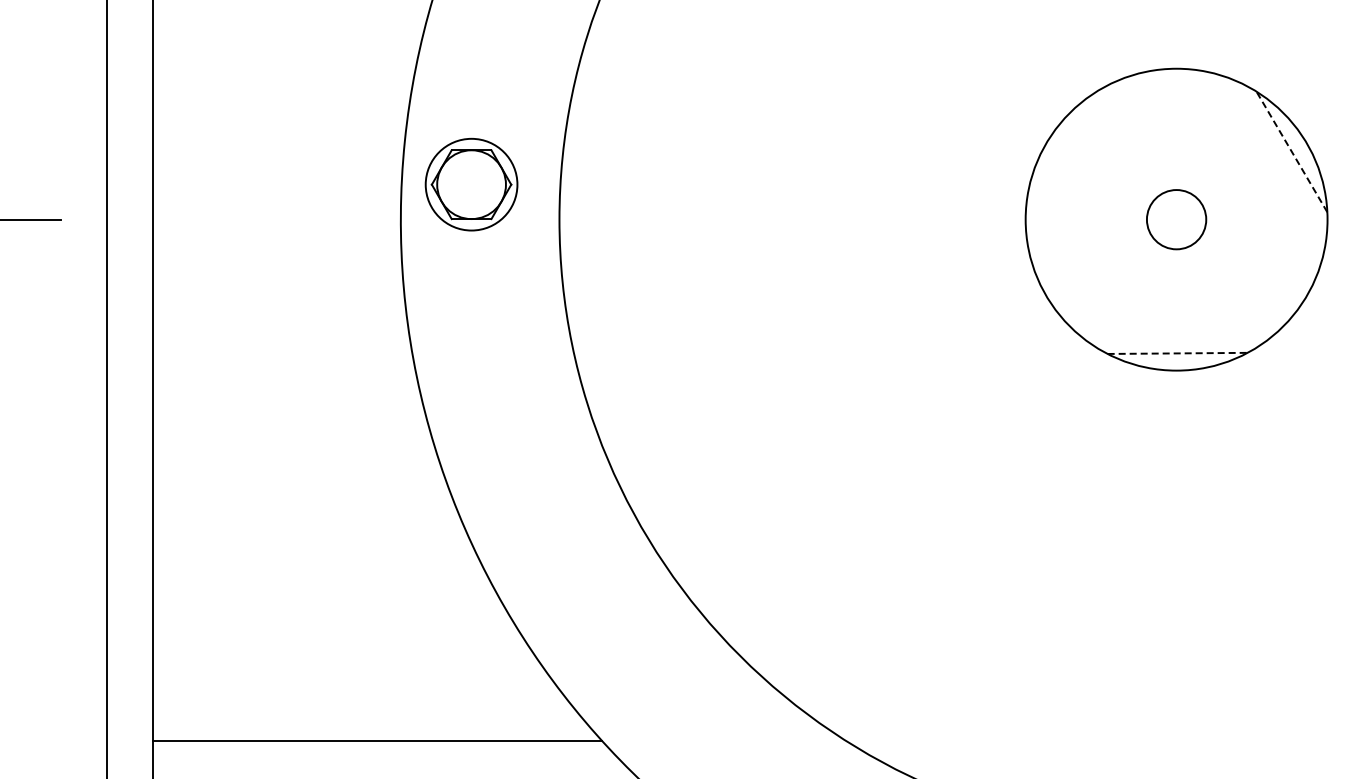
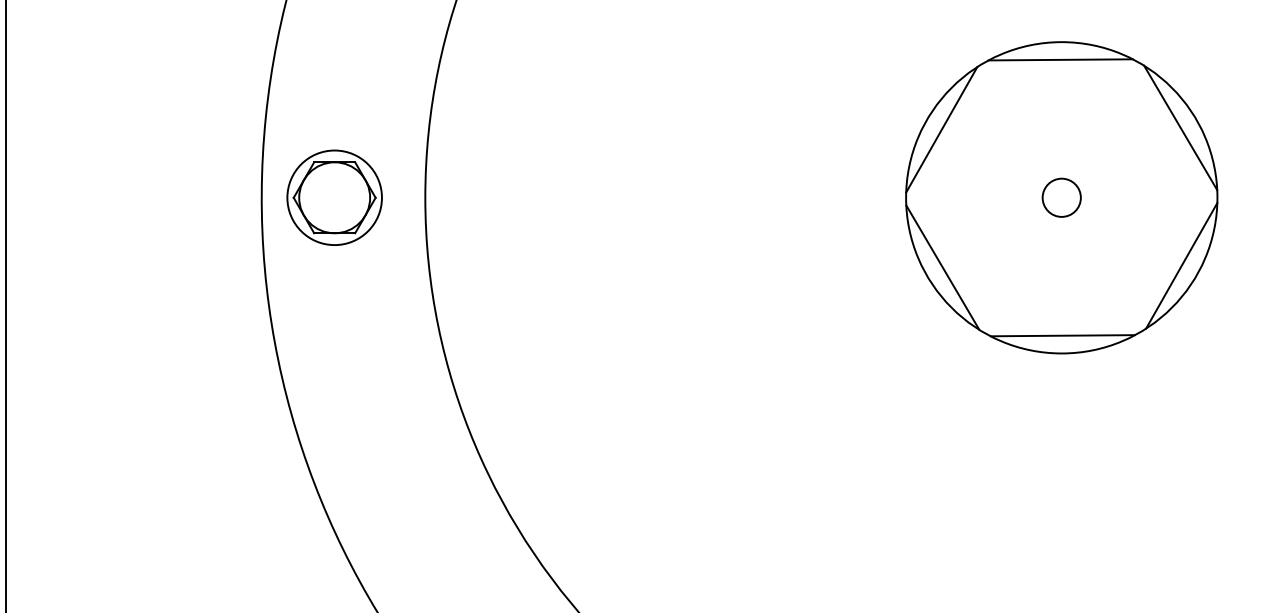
line: (1175, 85) -> (1060, 59), added
line: (1291, 151) -> (1180, 127), dashed -> solid
line: (1059, 153) -> (941, 129), added
part: (471, 184) -> (334, 197), moved
circle: (1176, 219) -> (1061, 197), size x0.62
line: (1292, 285) -> (1181, 265), added
line: (1060, 287) -> (942, 267), added
line: (1177, 353) -> (1062, 335), dashed -> solid

